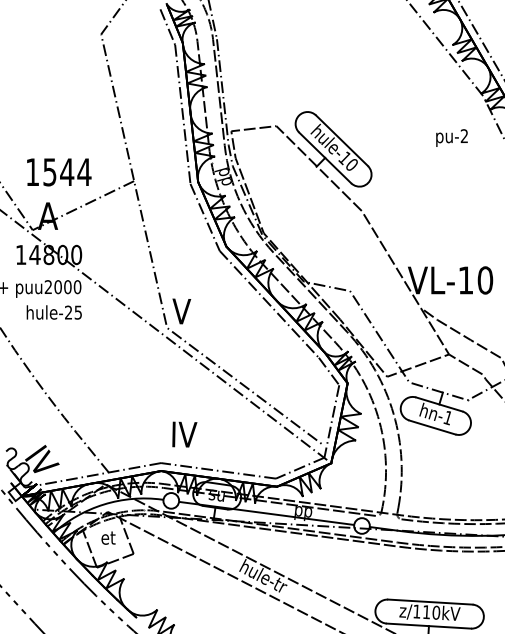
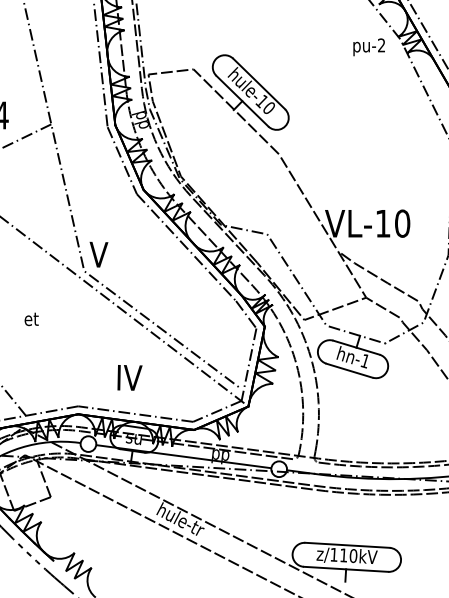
text: (451, 137) -> (368, 46), moved
text: (184, 434) -> (129, 377), moved
text: (108, 537) -> (31, 318), moved

